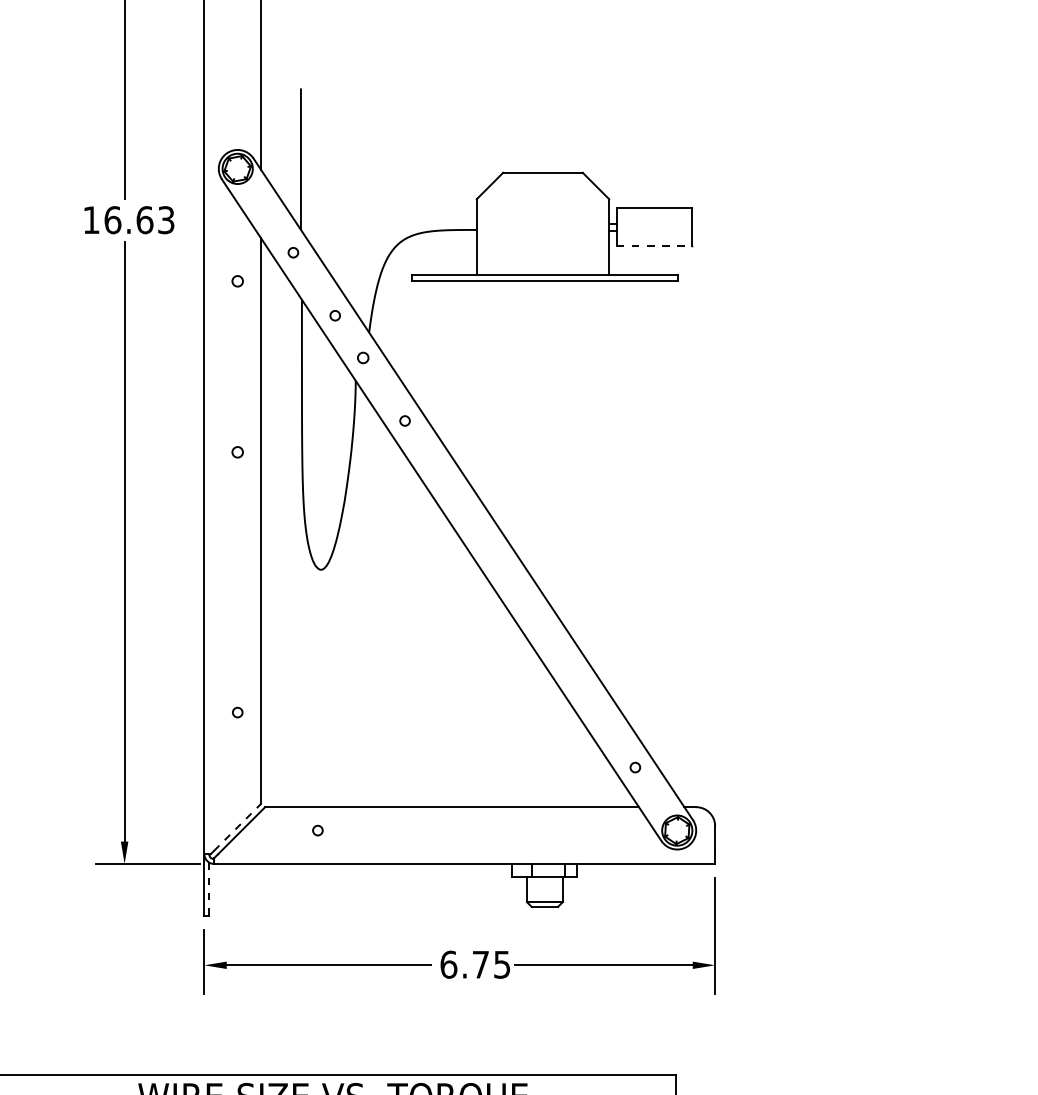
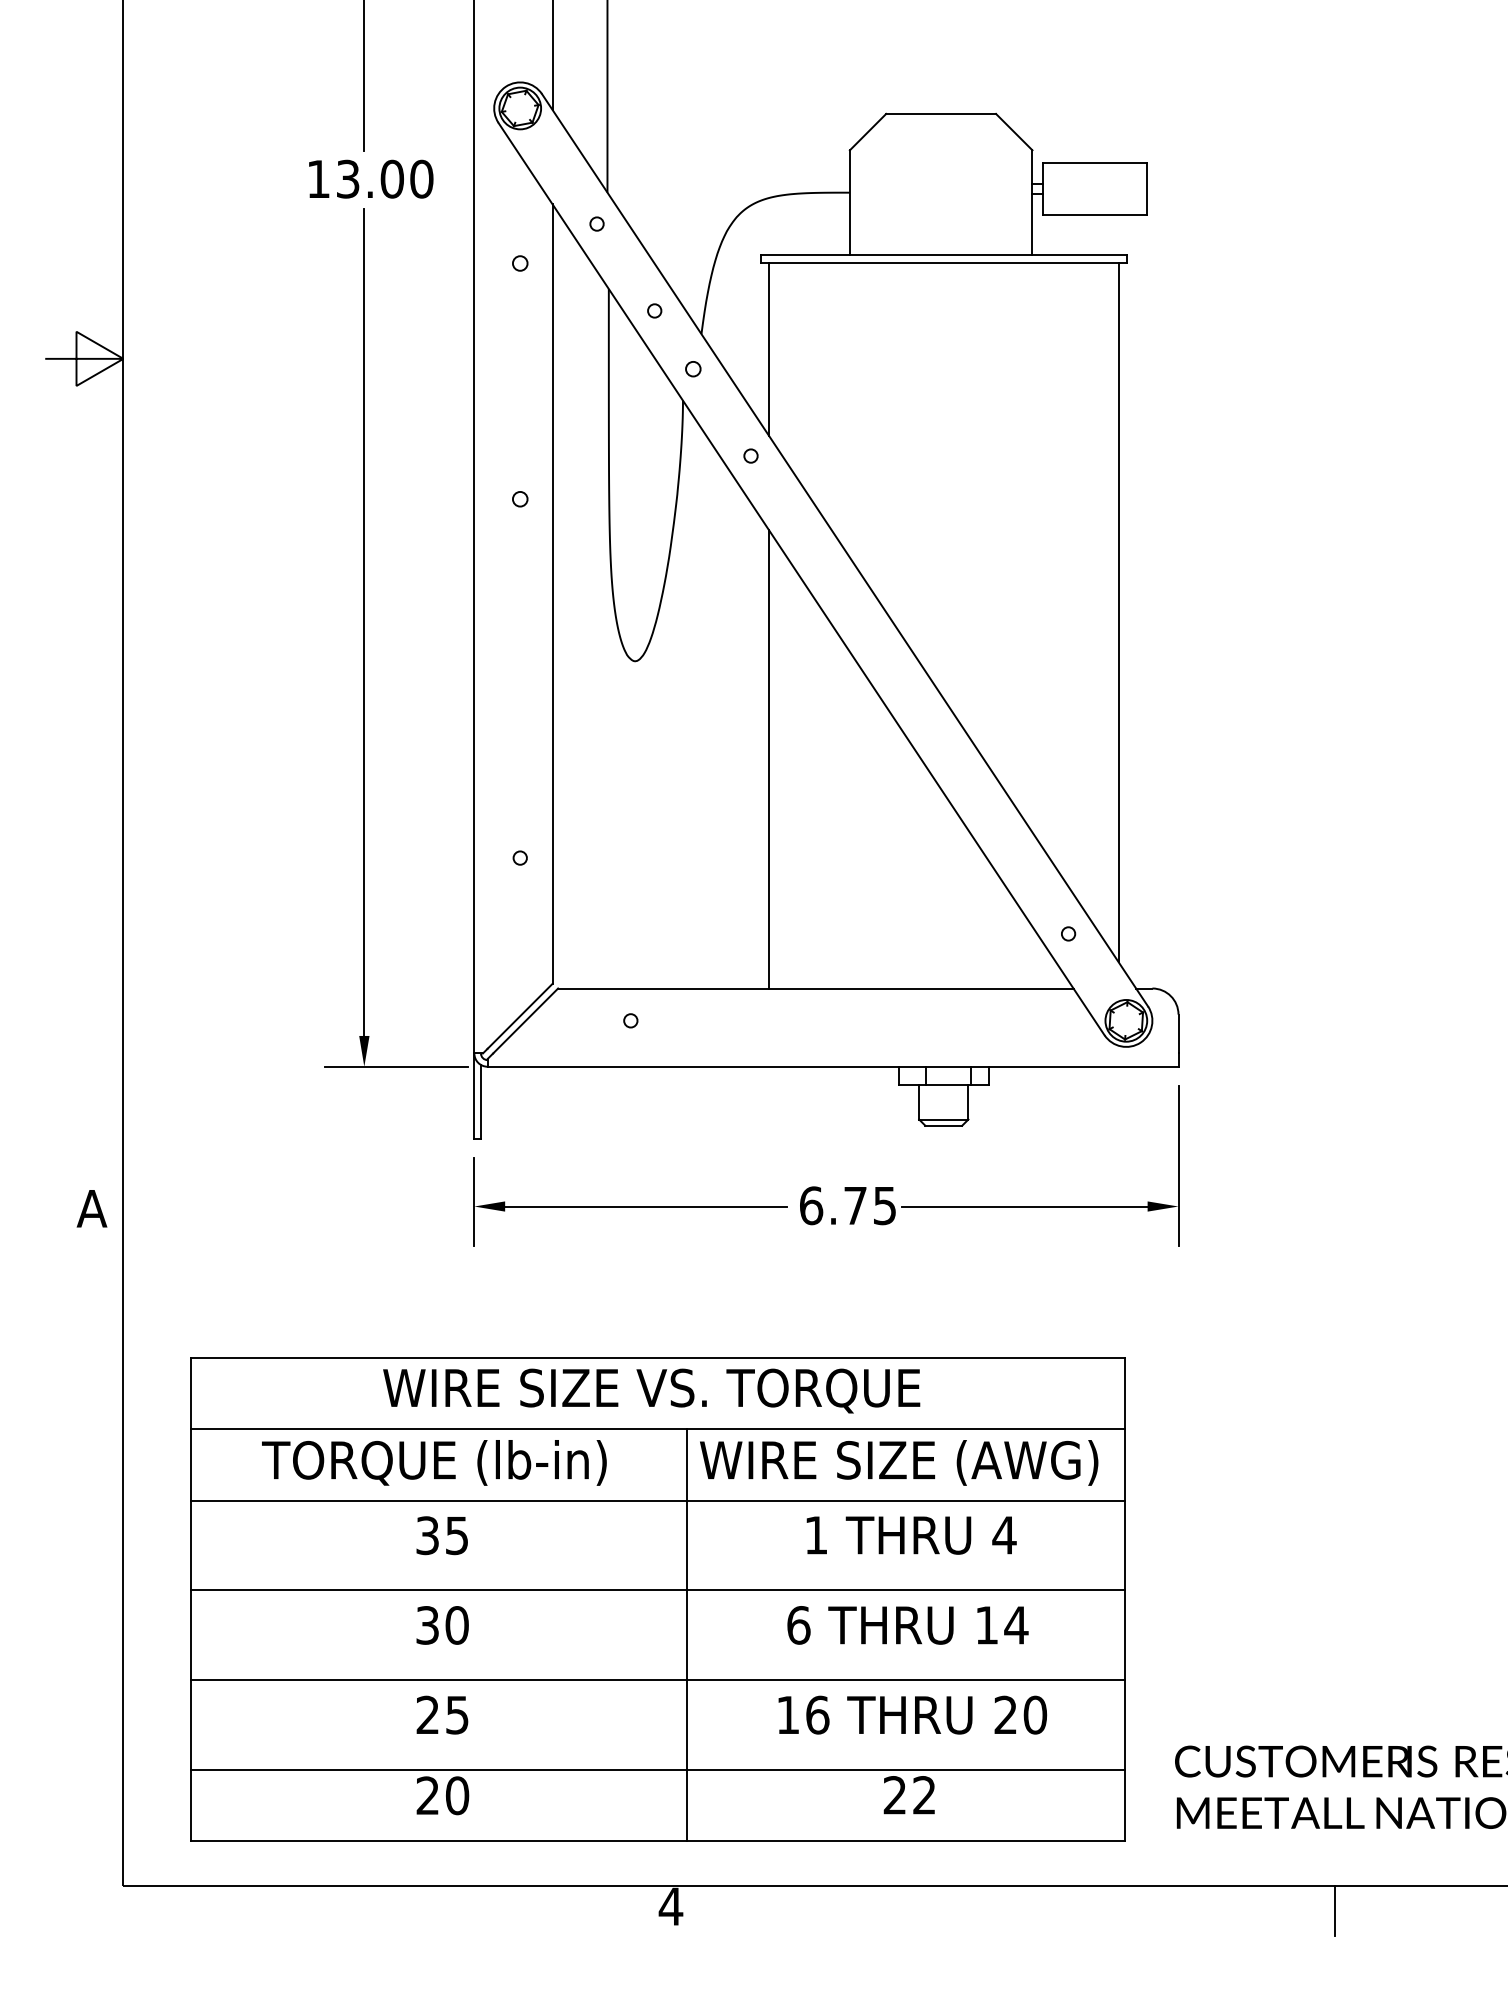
text: (139, 219) -> (384, 178), 16.63 -> 13.00
line: (654, 246) -> (1095, 215), dashed -> solid
line: (418, 343) -> (769, 349), added
line: (671, 534) -> (1118, 612), added
line: (418, 641) -> (769, 759), added
line: (237, 827) -> (520, 1016), dashed -> solid
line: (208, 889) -> (480, 1101), dashed -> solid

